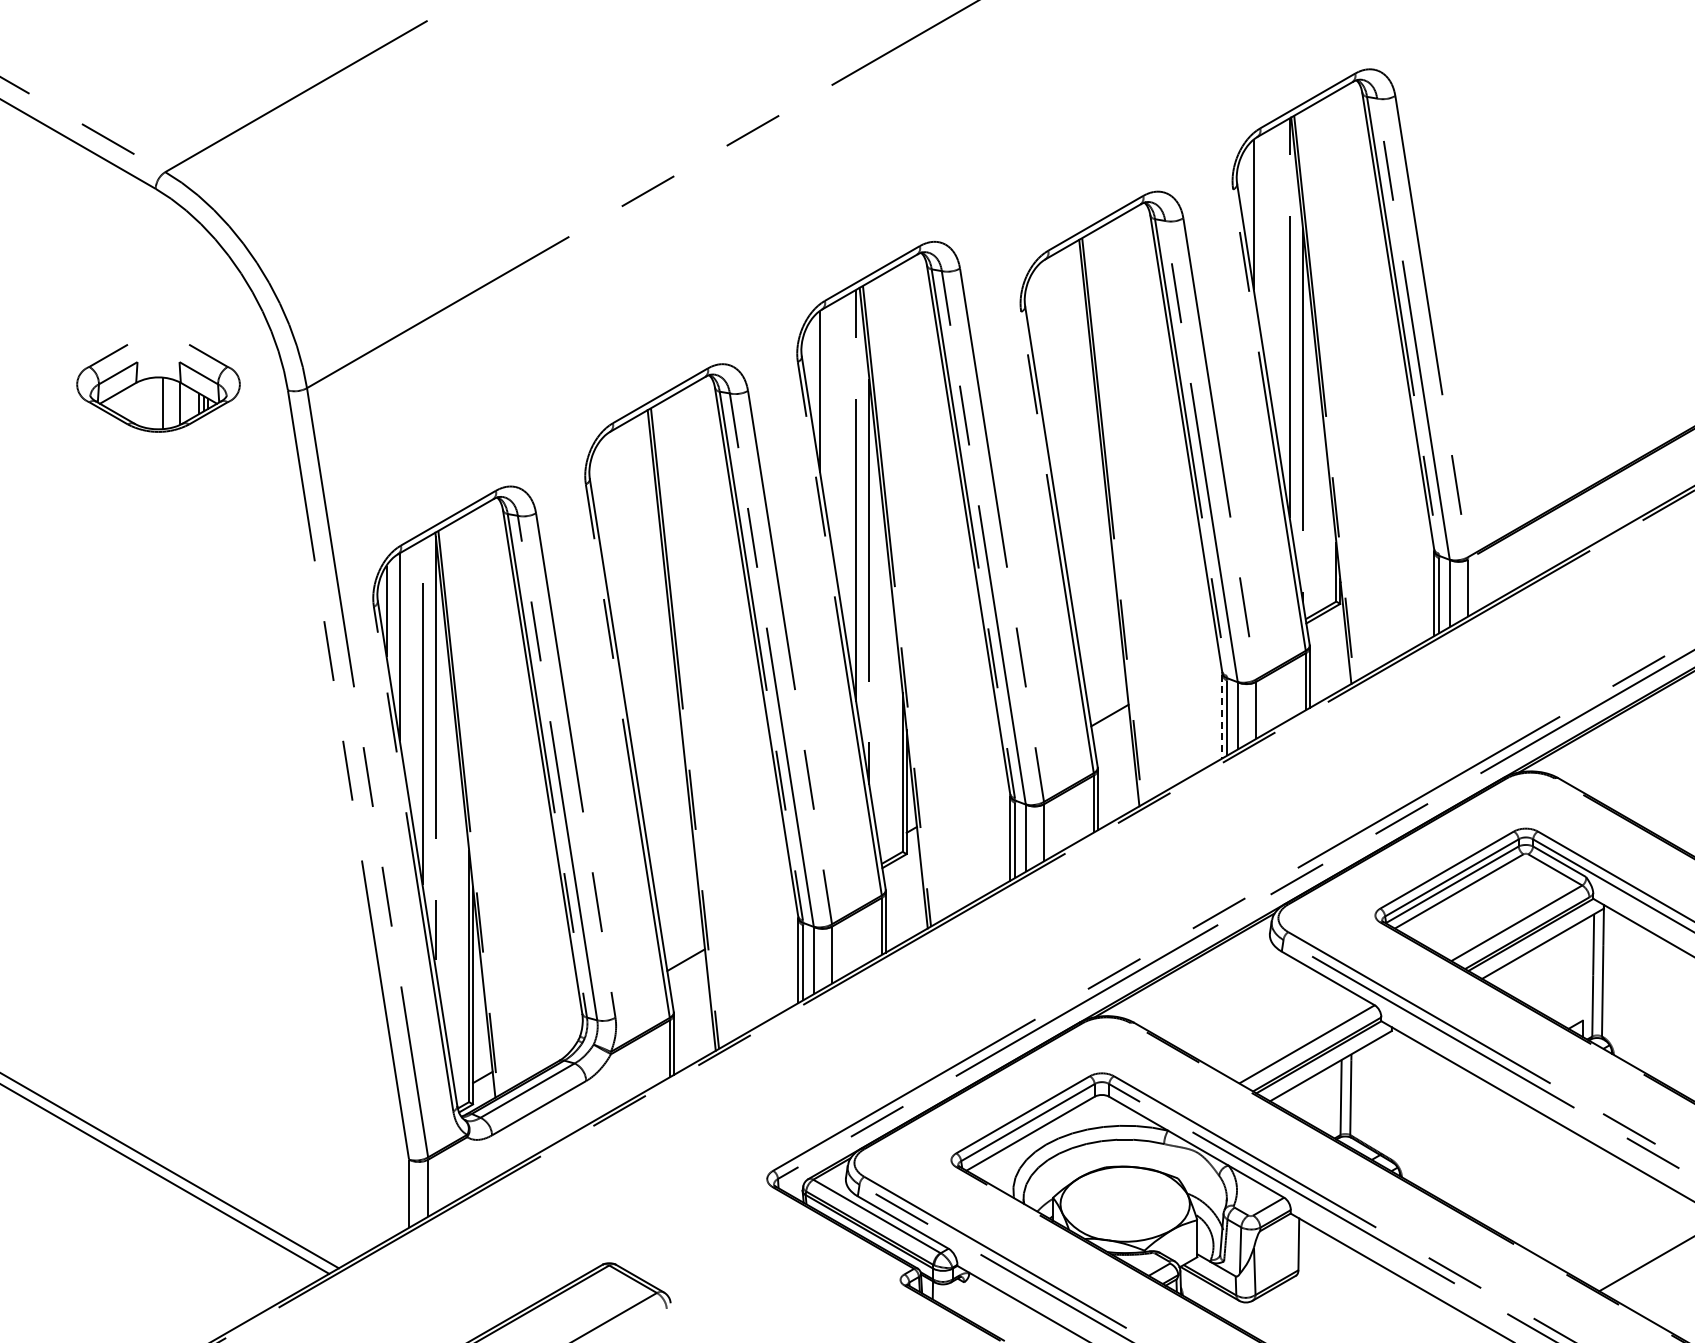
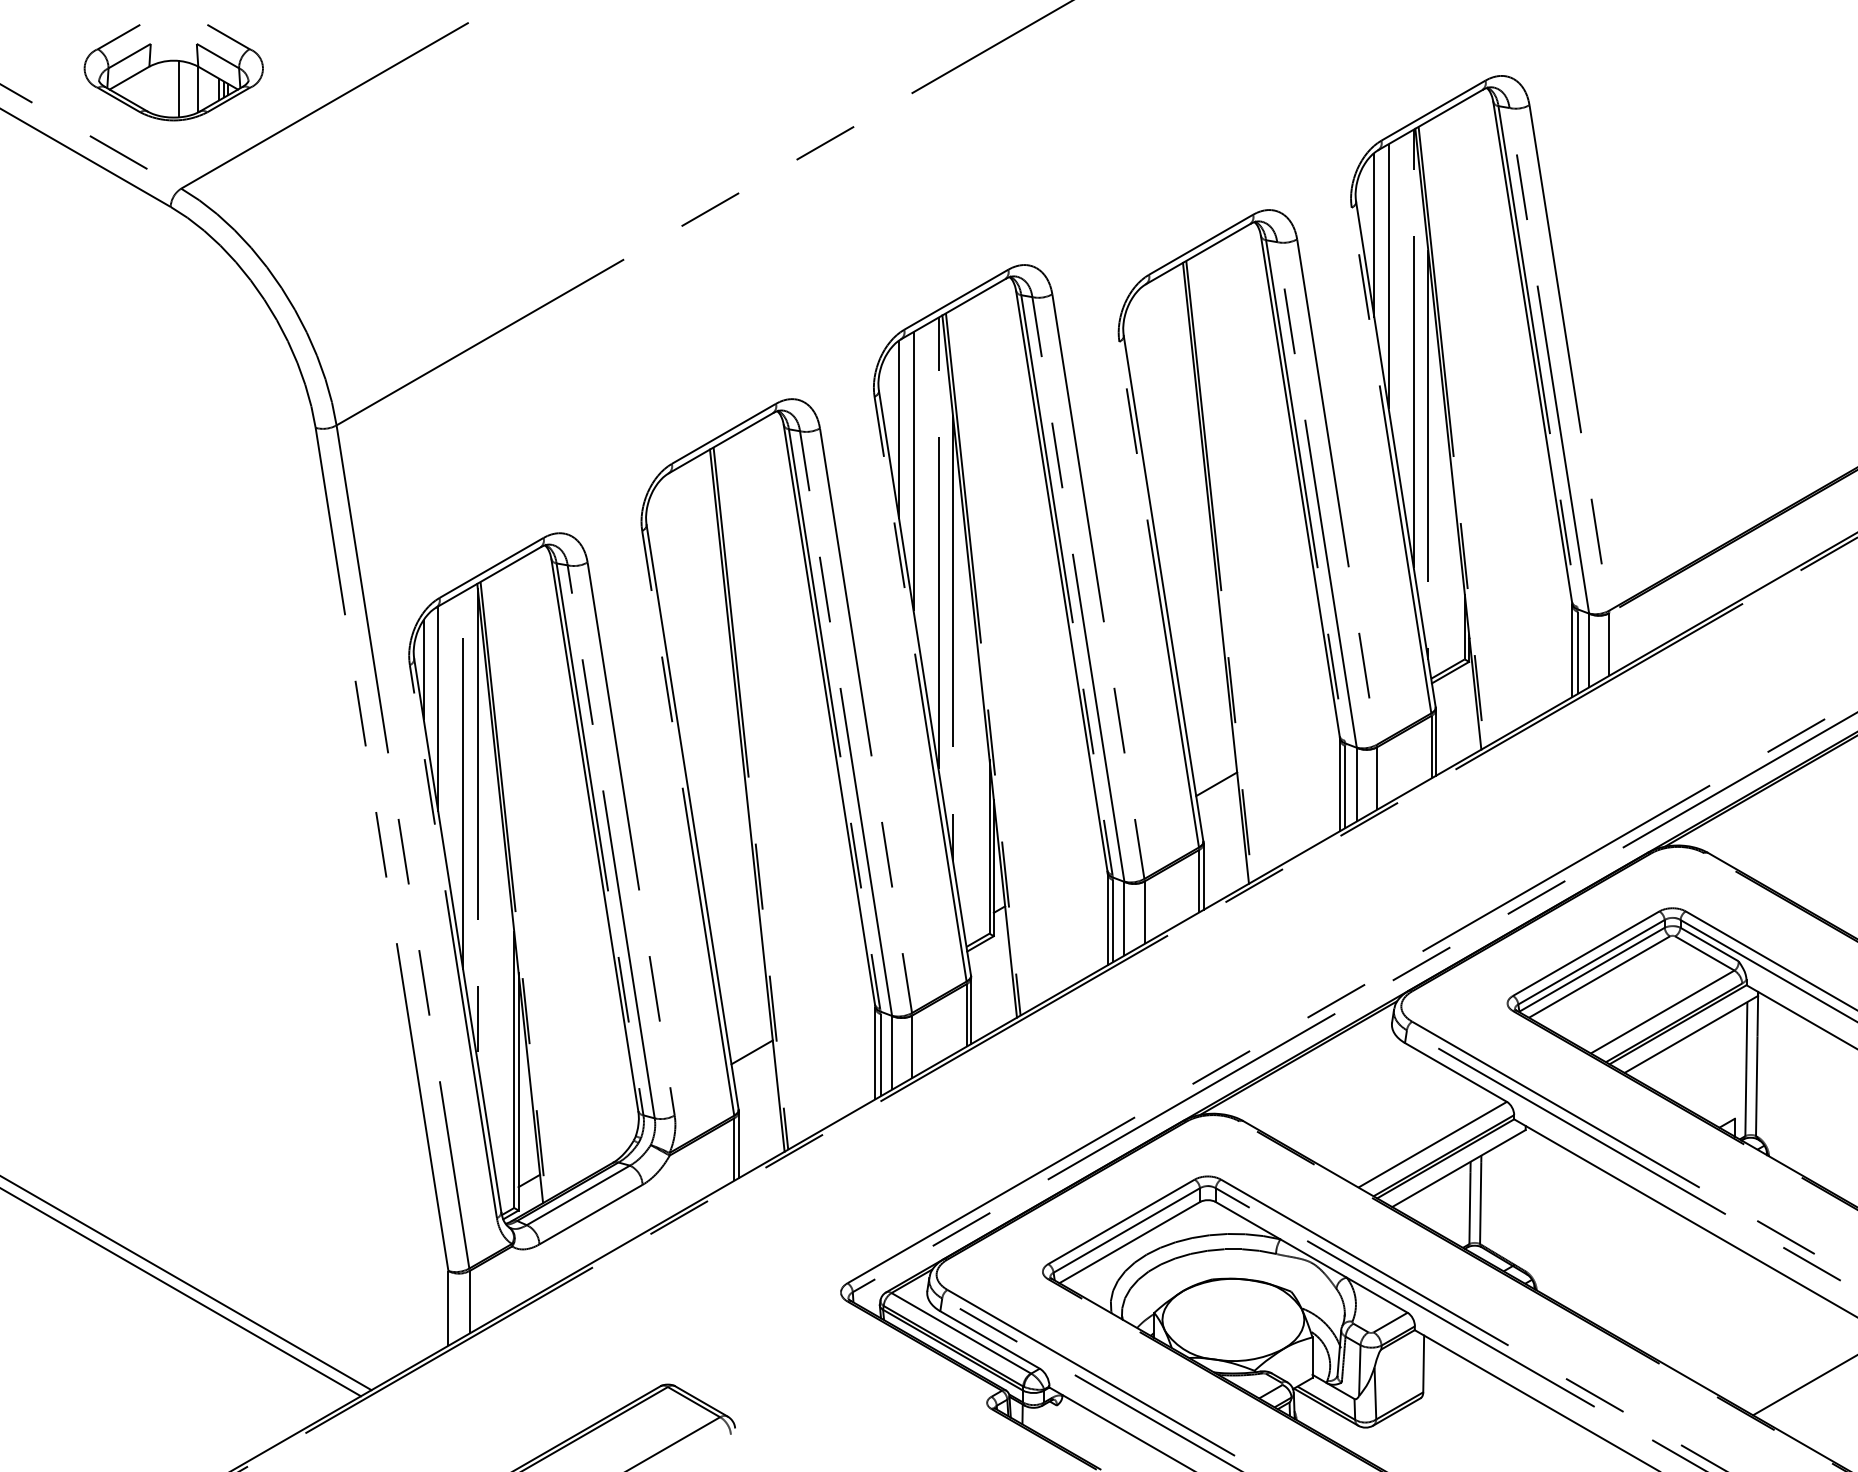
line: (1267, 252) -> (1389, 276), added
part: (158, 388) -> (173, 72), moved
line: (833, 430) -> (913, 471), added
line: (1222, 716) -> (1340, 785), dashed -> solid

